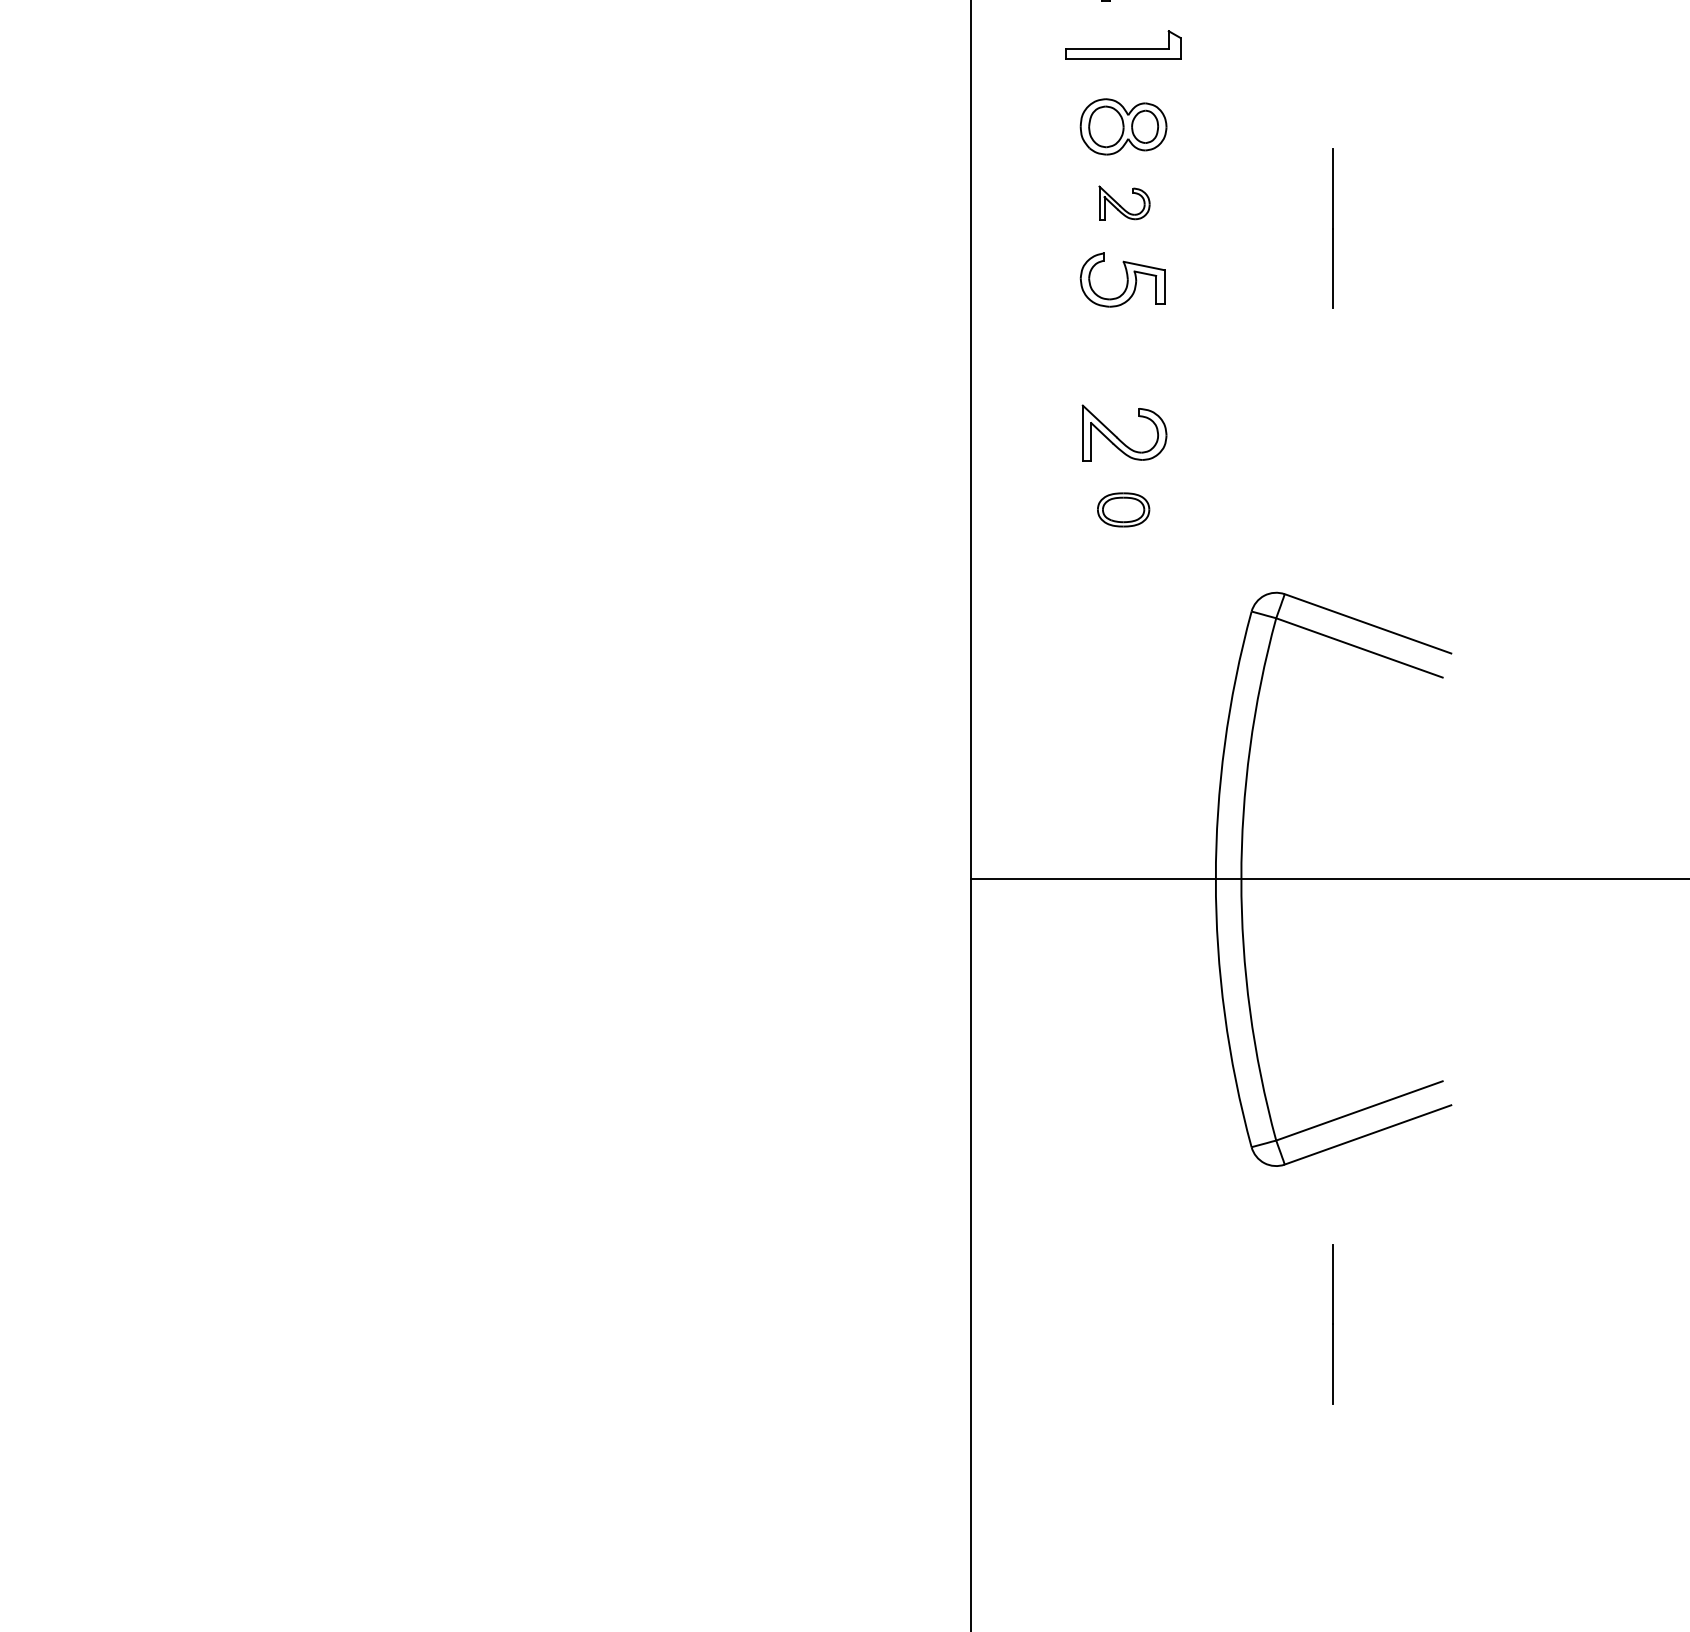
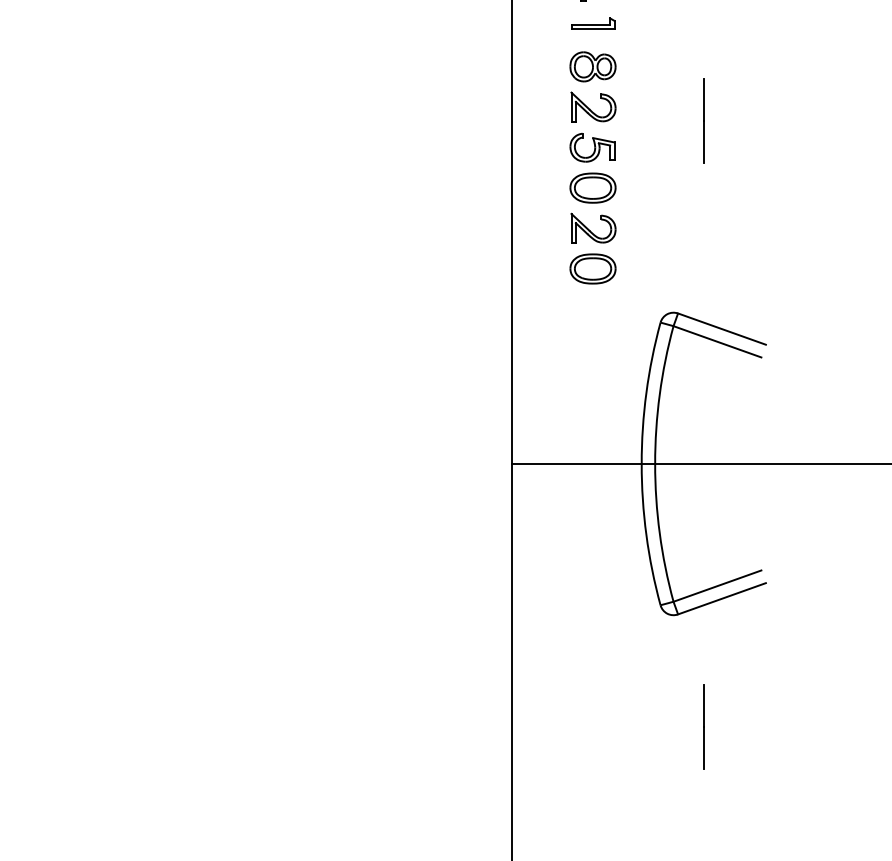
part: (1124, 44) -> (593, 23), size x0.71
part: (1124, 201) -> (593, 106), size x1.67
part: (1122, 355) -> (592, 187), added
part: (1122, 508) -> (592, 268), size x1.67
line: (1332, 1323) -> (703, 726), moved

